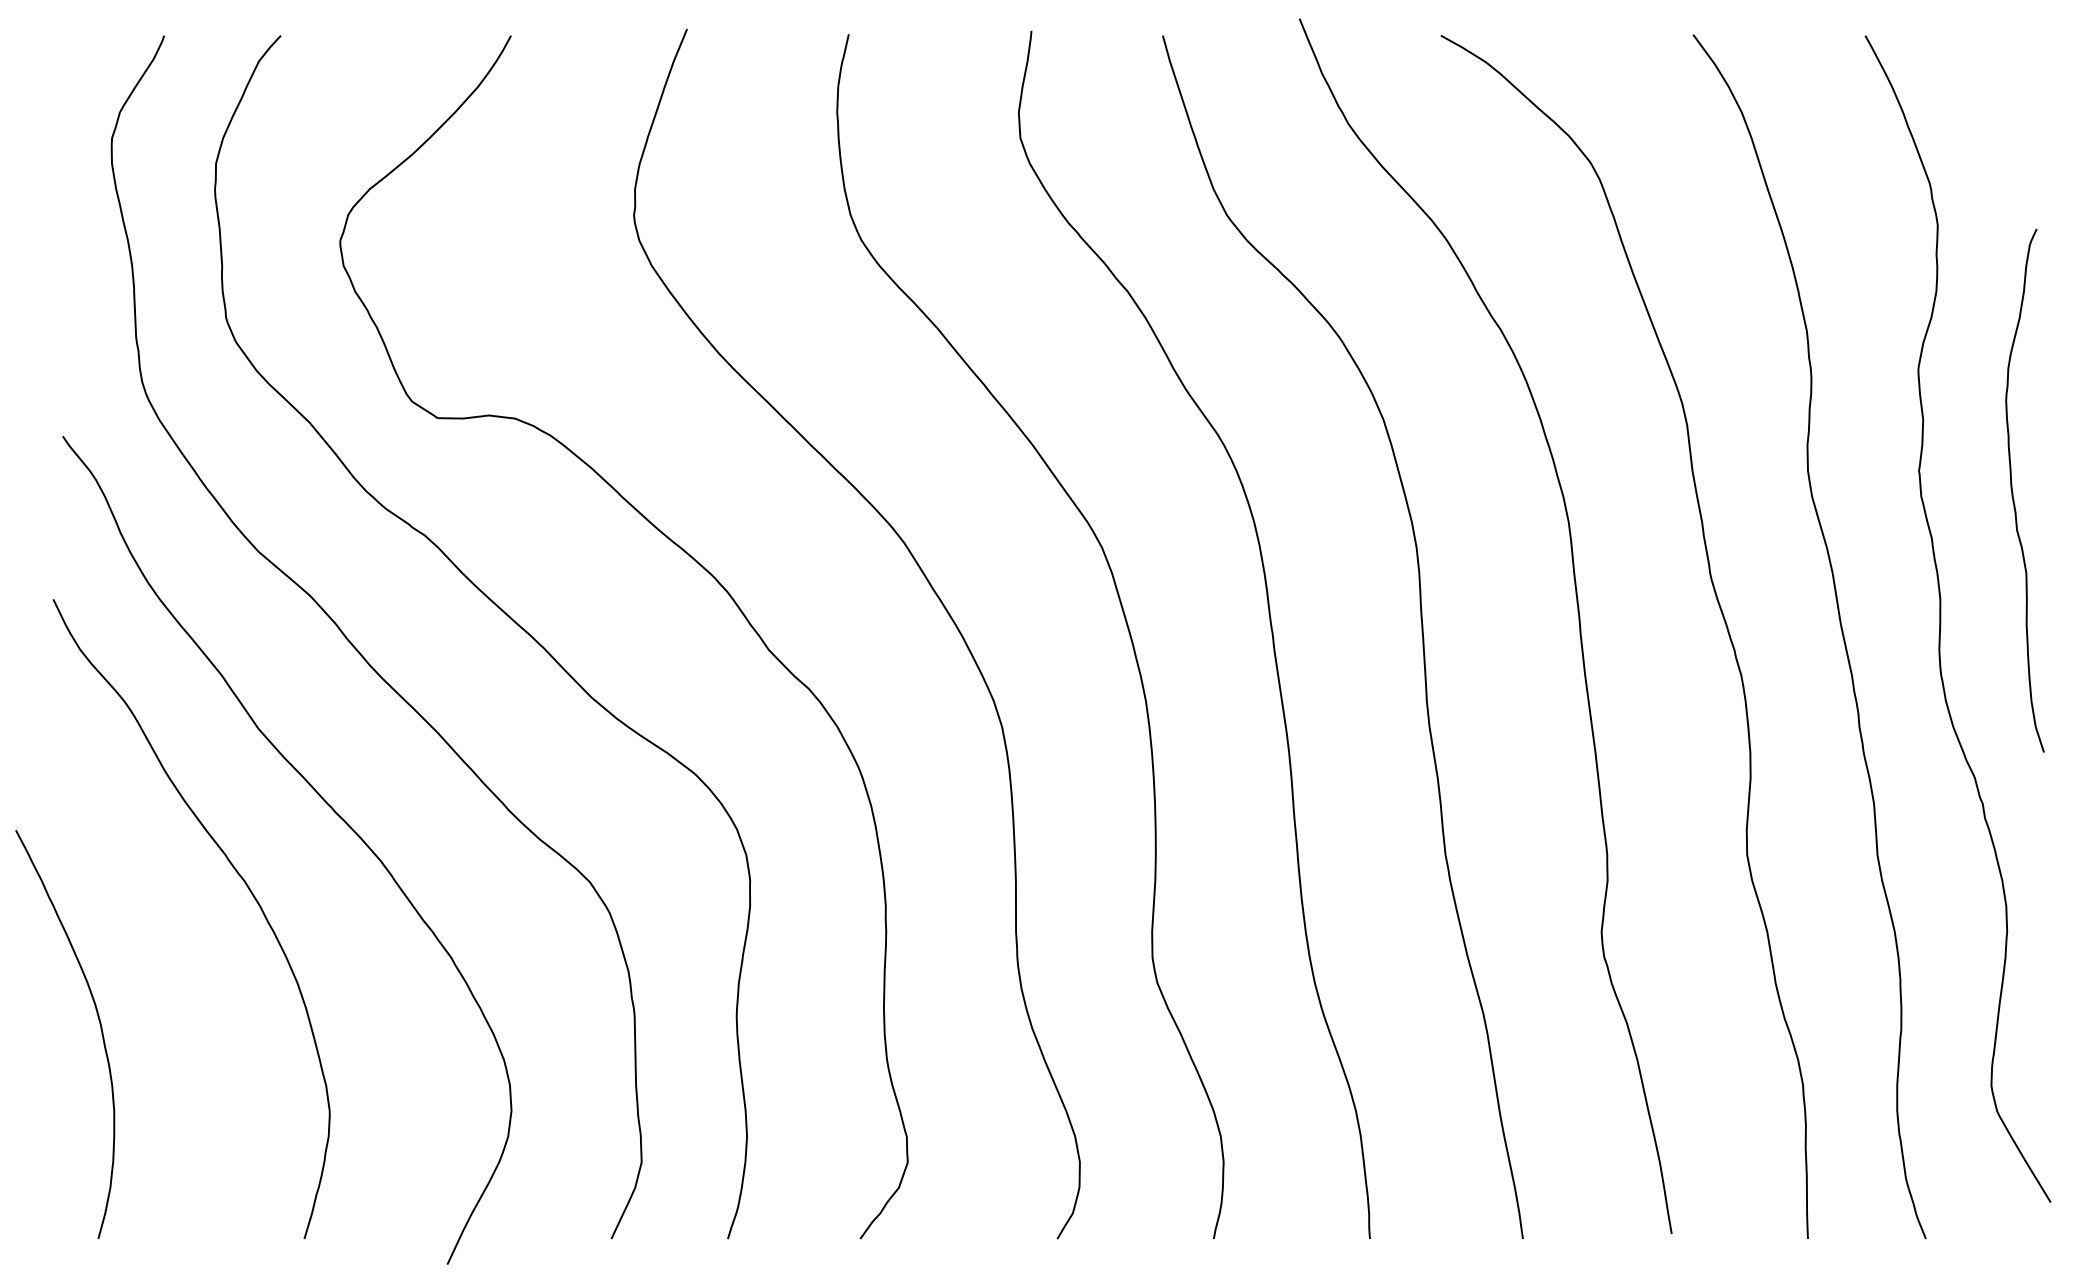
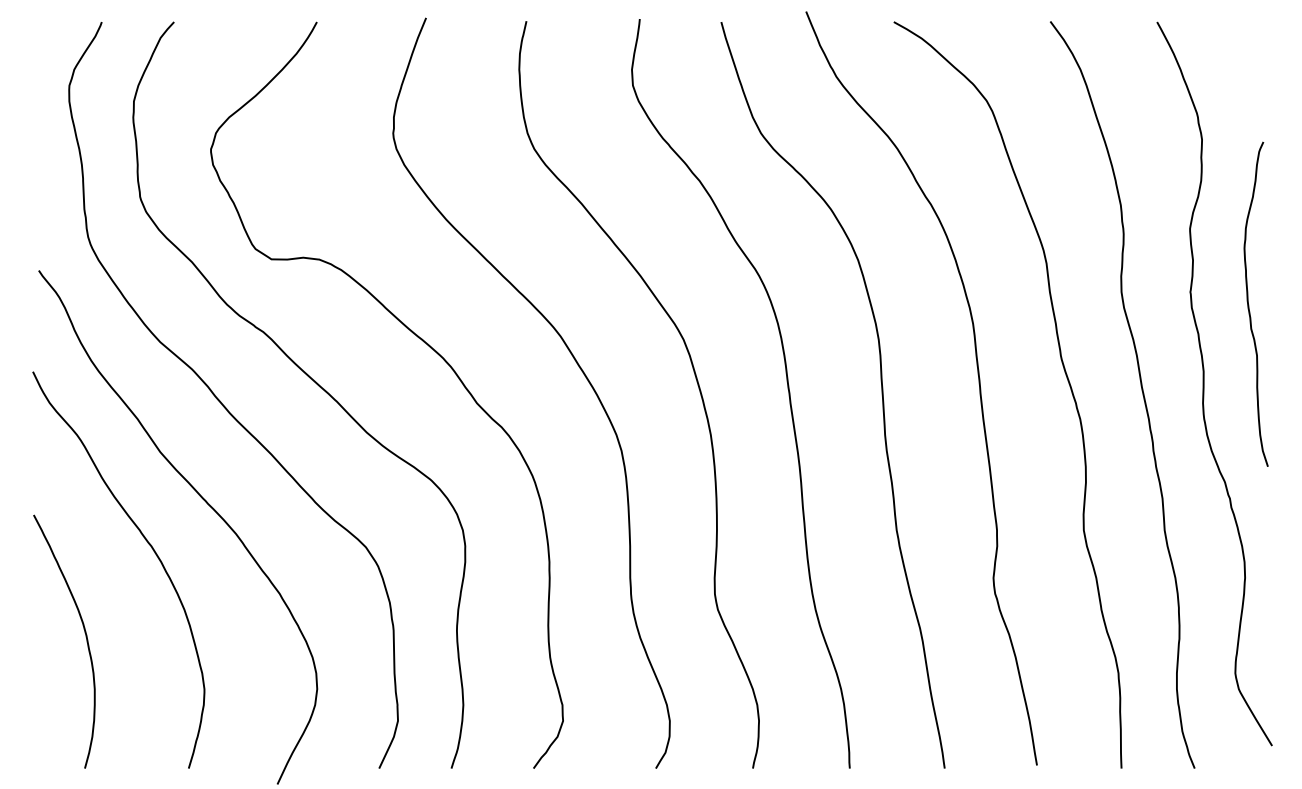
curve: (99, 1027) -> (85, 637), moved

